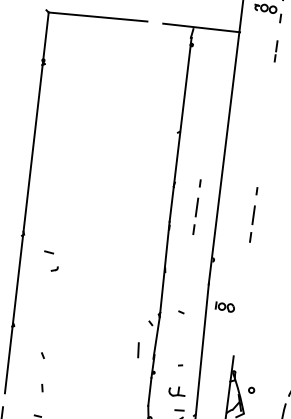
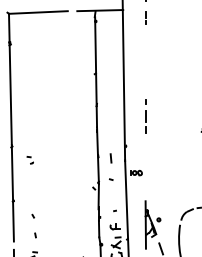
line: (196, 207) -> (111, 116), removed
part: (49, 261) -> (29, 160), size x0.62
line: (137, 350) -> (110, 158), moved

